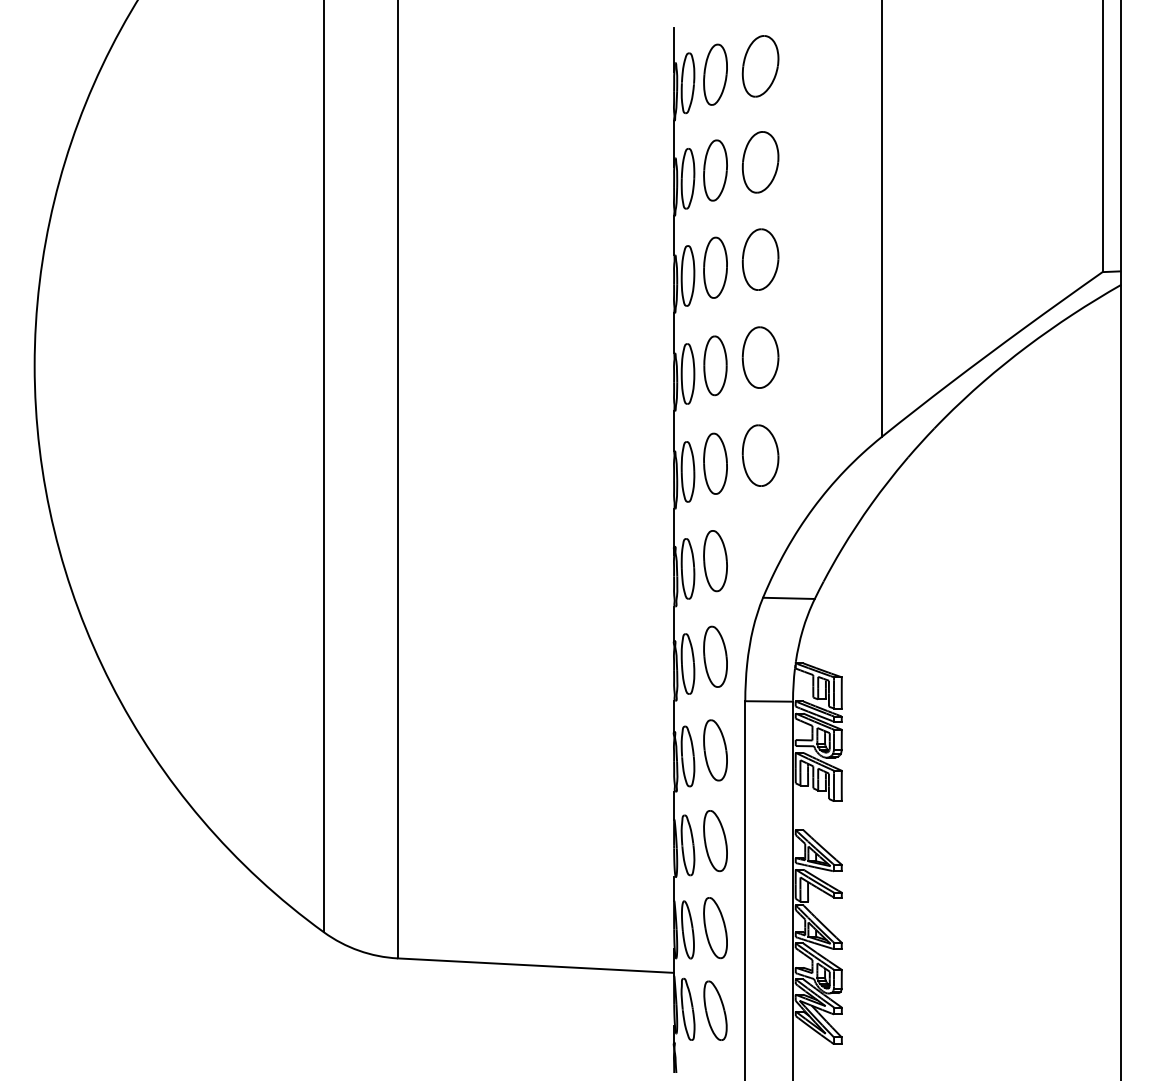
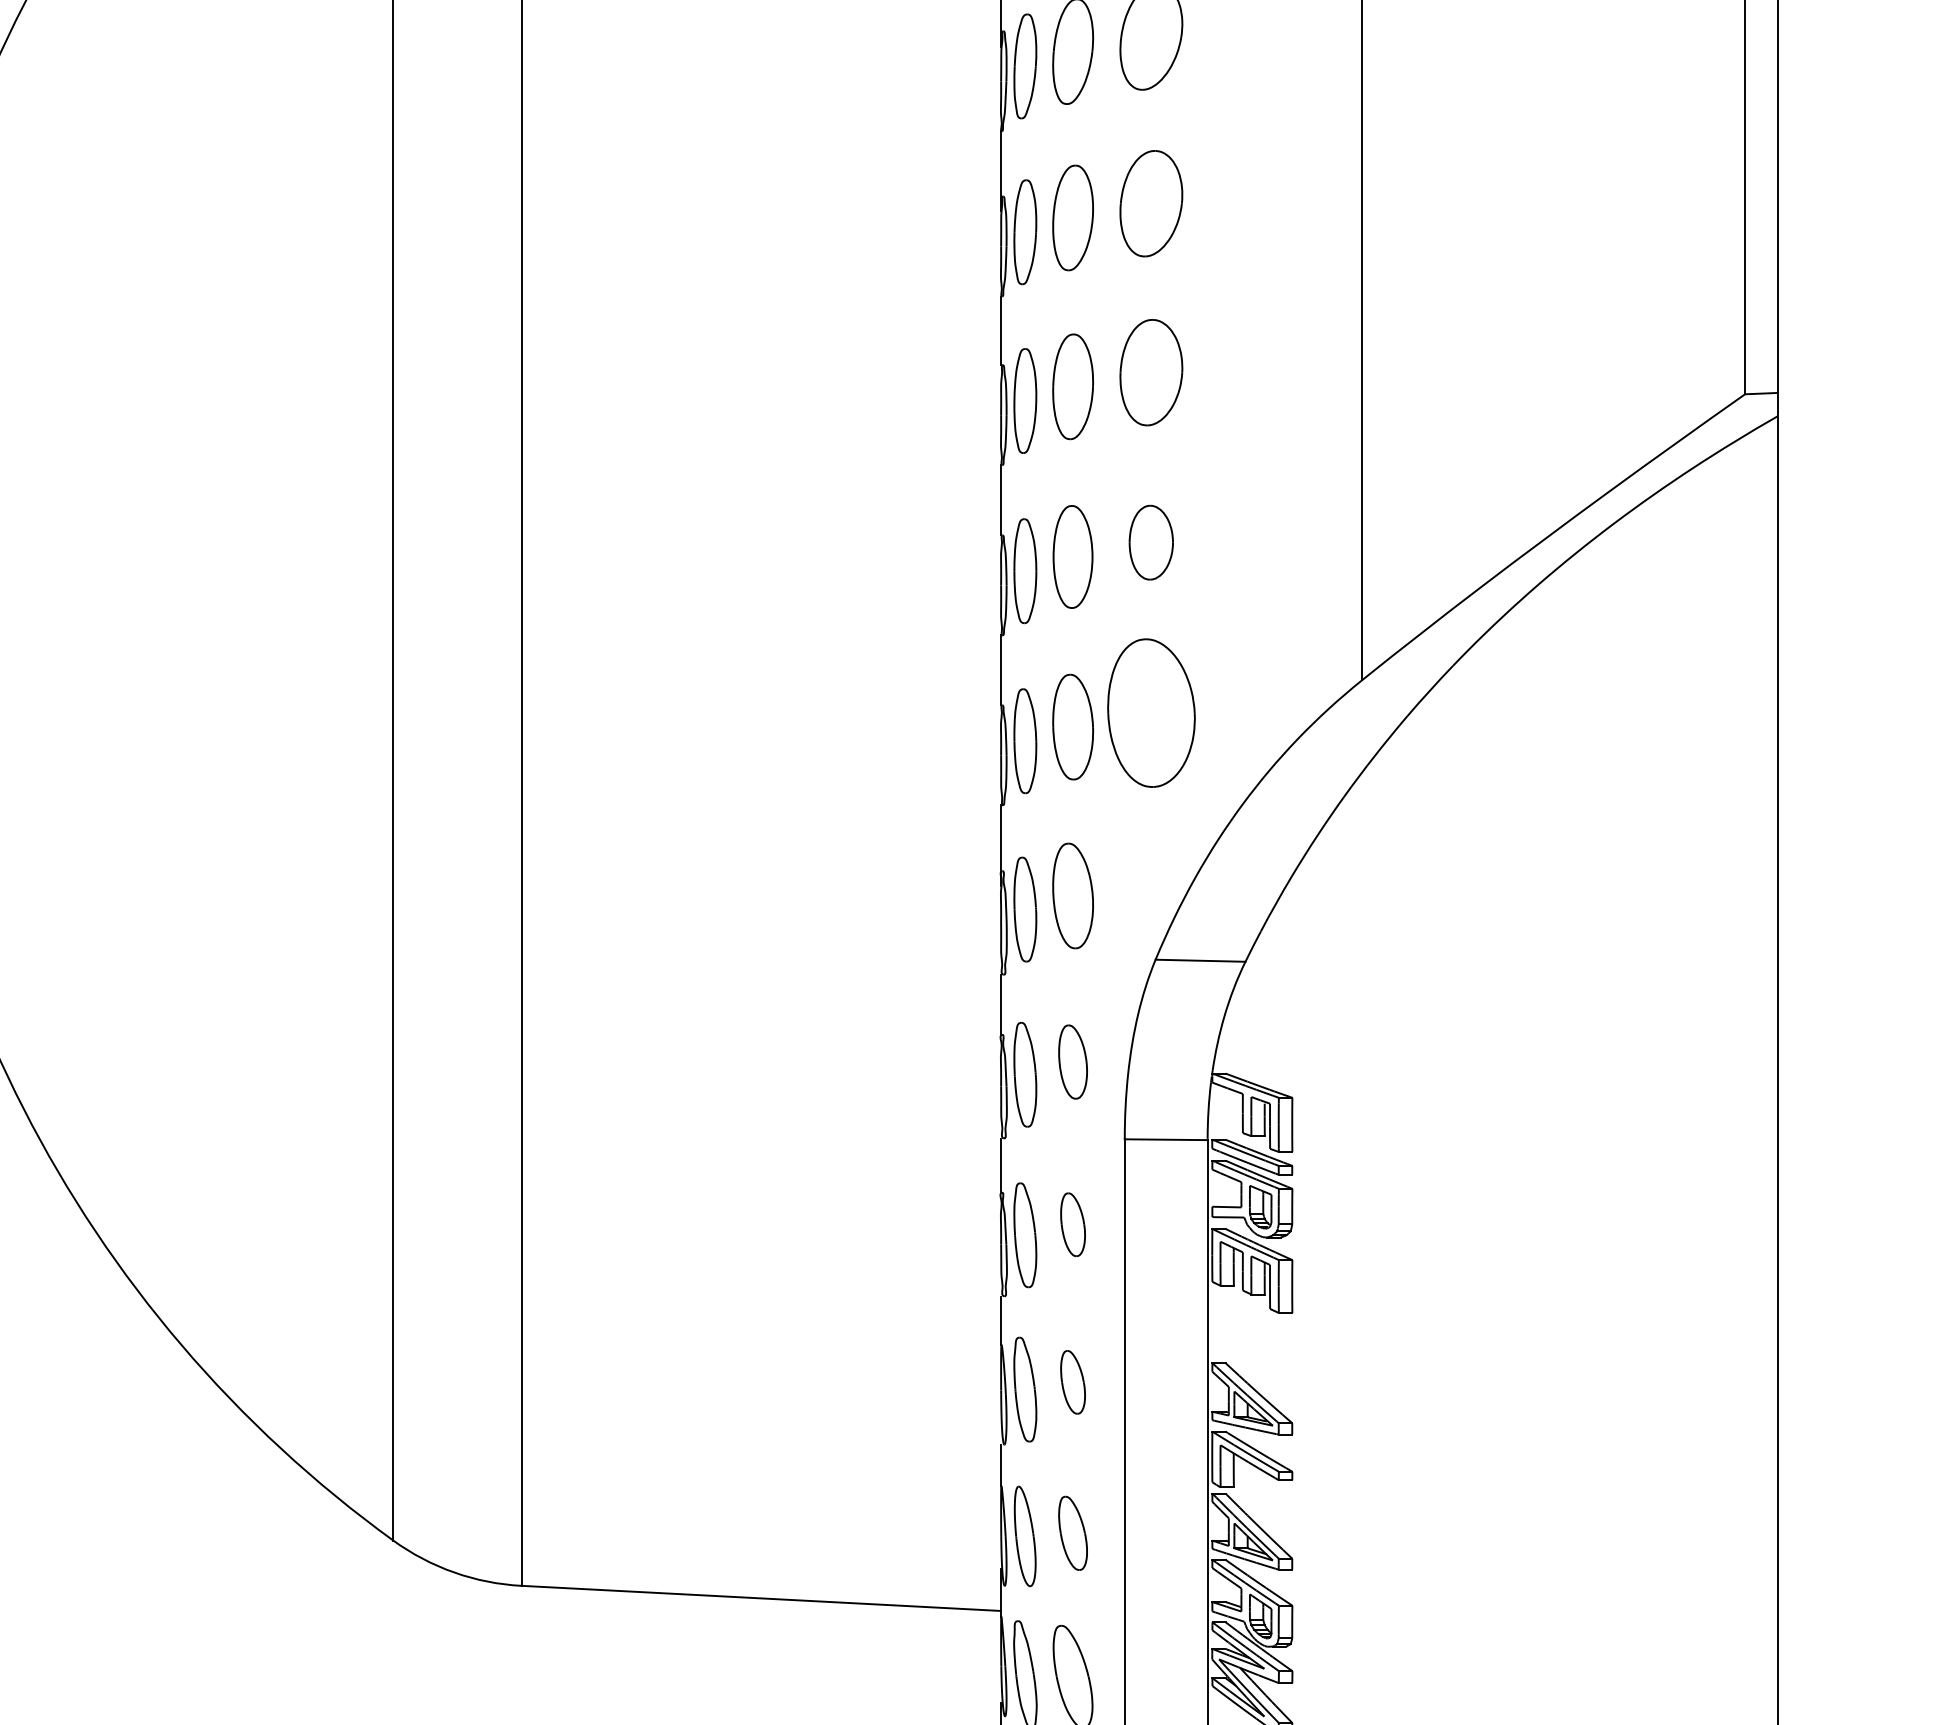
part: (760, 357) -> (1151, 542), size x0.7
part: (760, 455) -> (1151, 712), size x1.4
part: (715, 656) -> (1073, 1061), size x0.7
part: (715, 750) -> (1073, 1224), size x0.6
part: (715, 841) -> (1073, 1382), size x0.6
part: (715, 928) -> (1073, 1533), size x0.7

